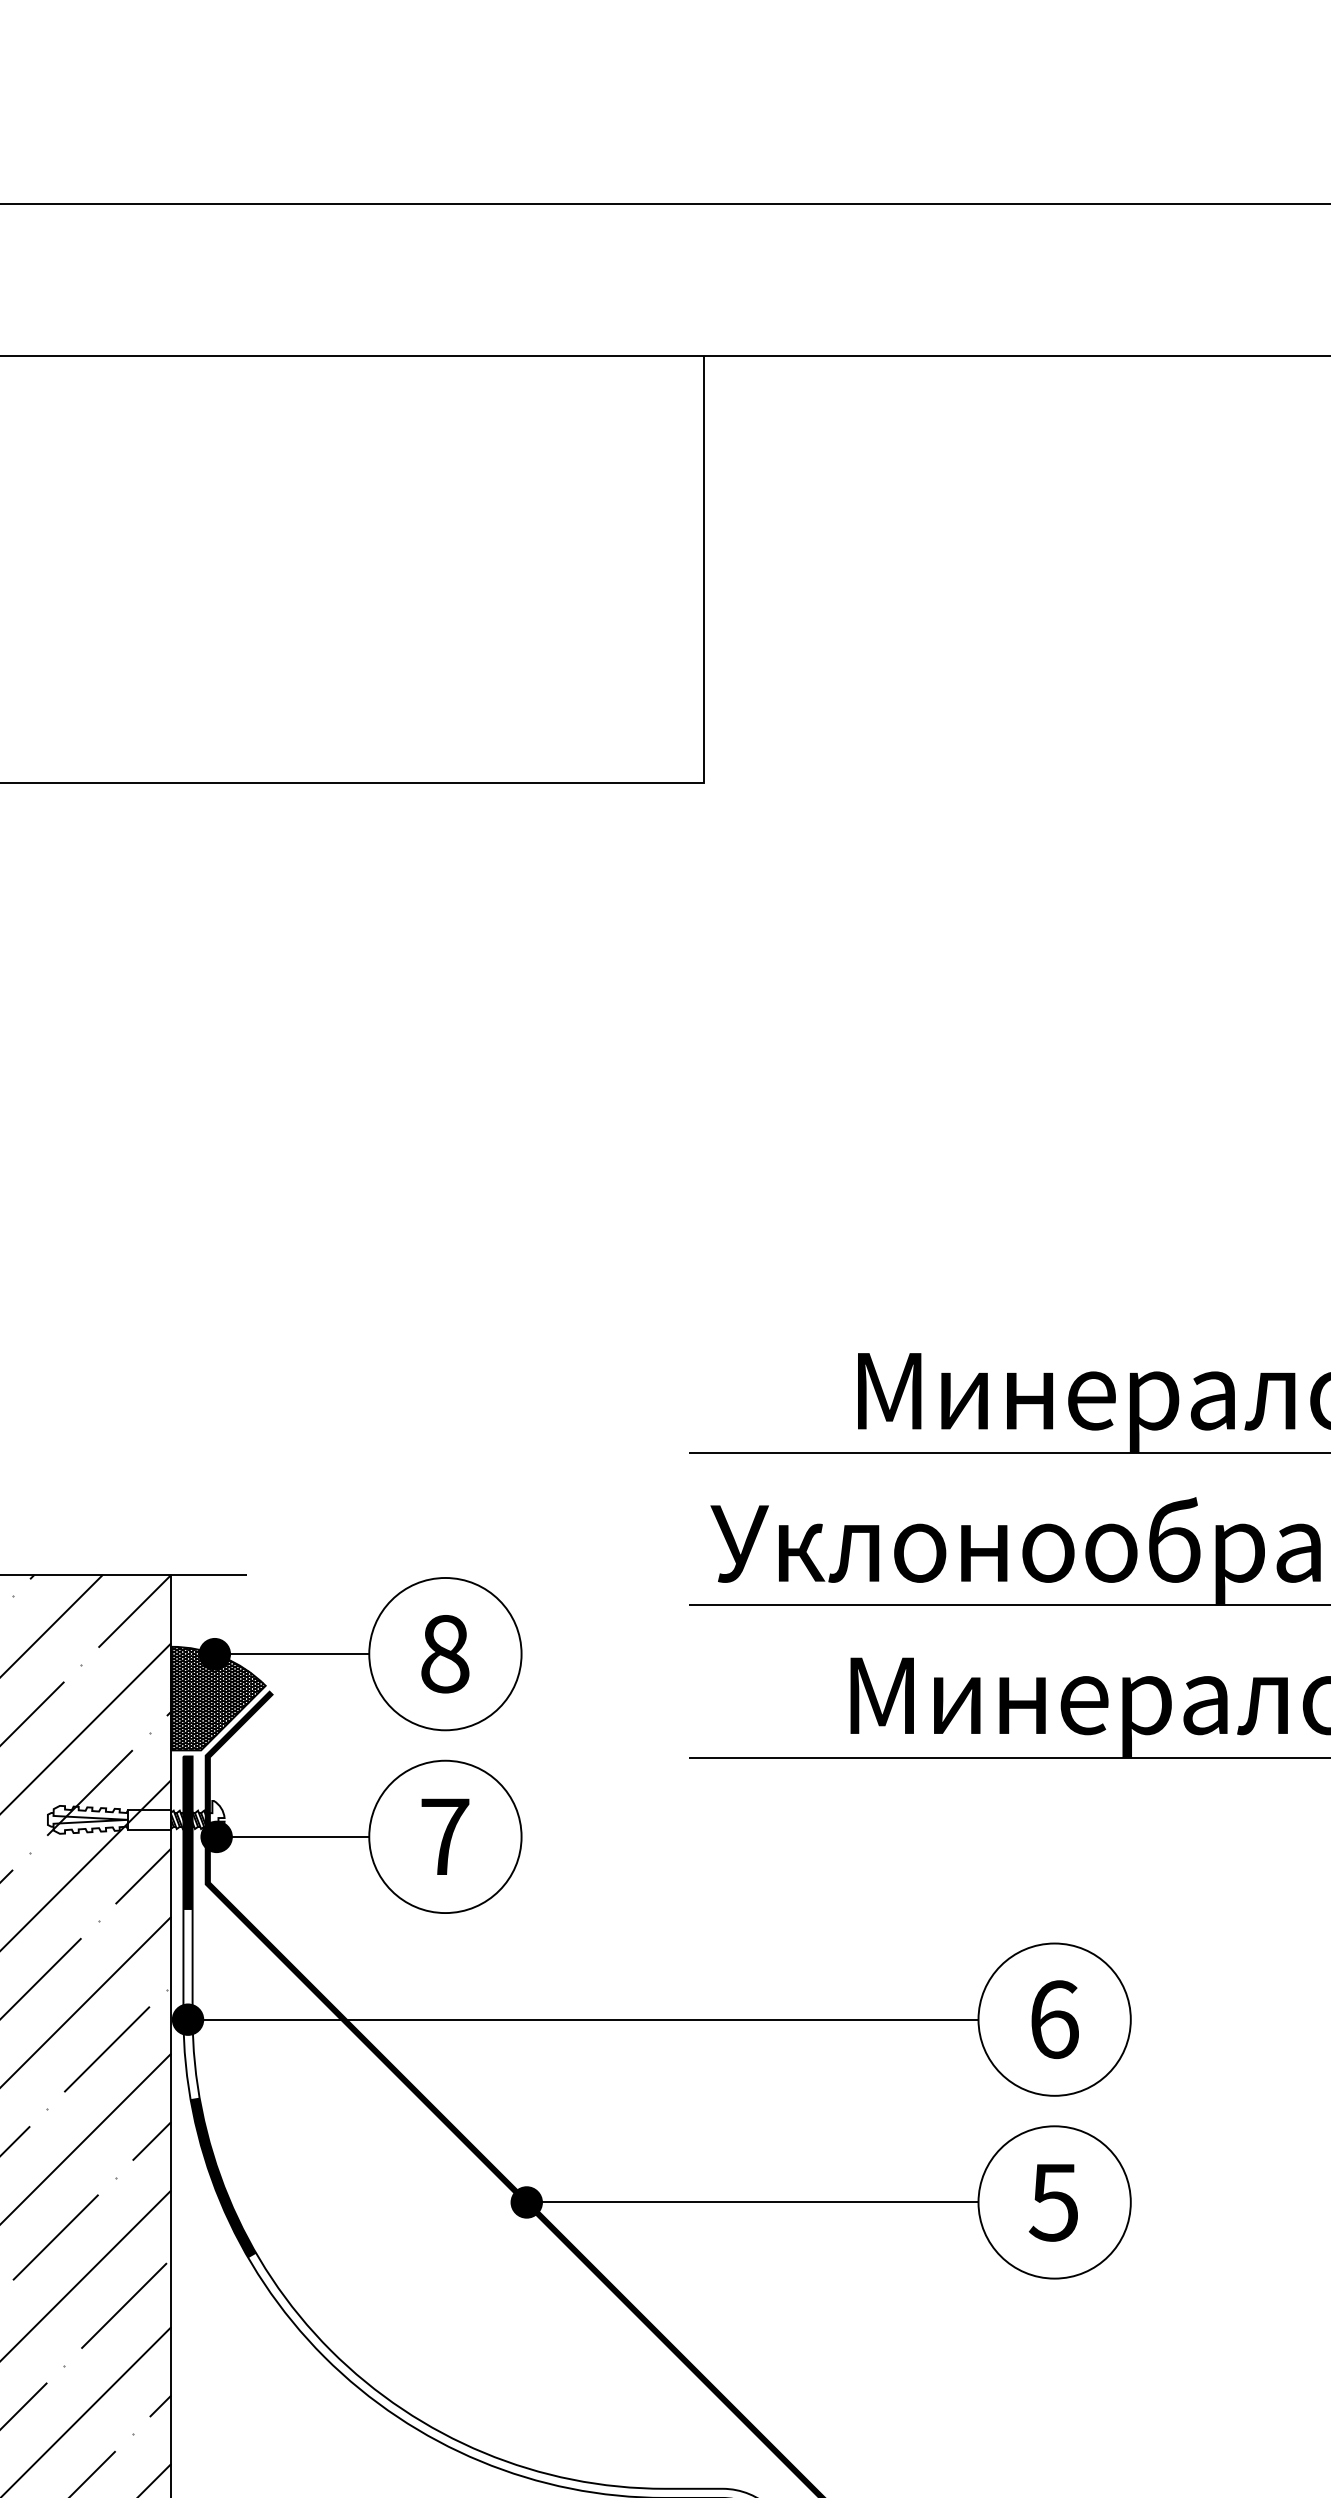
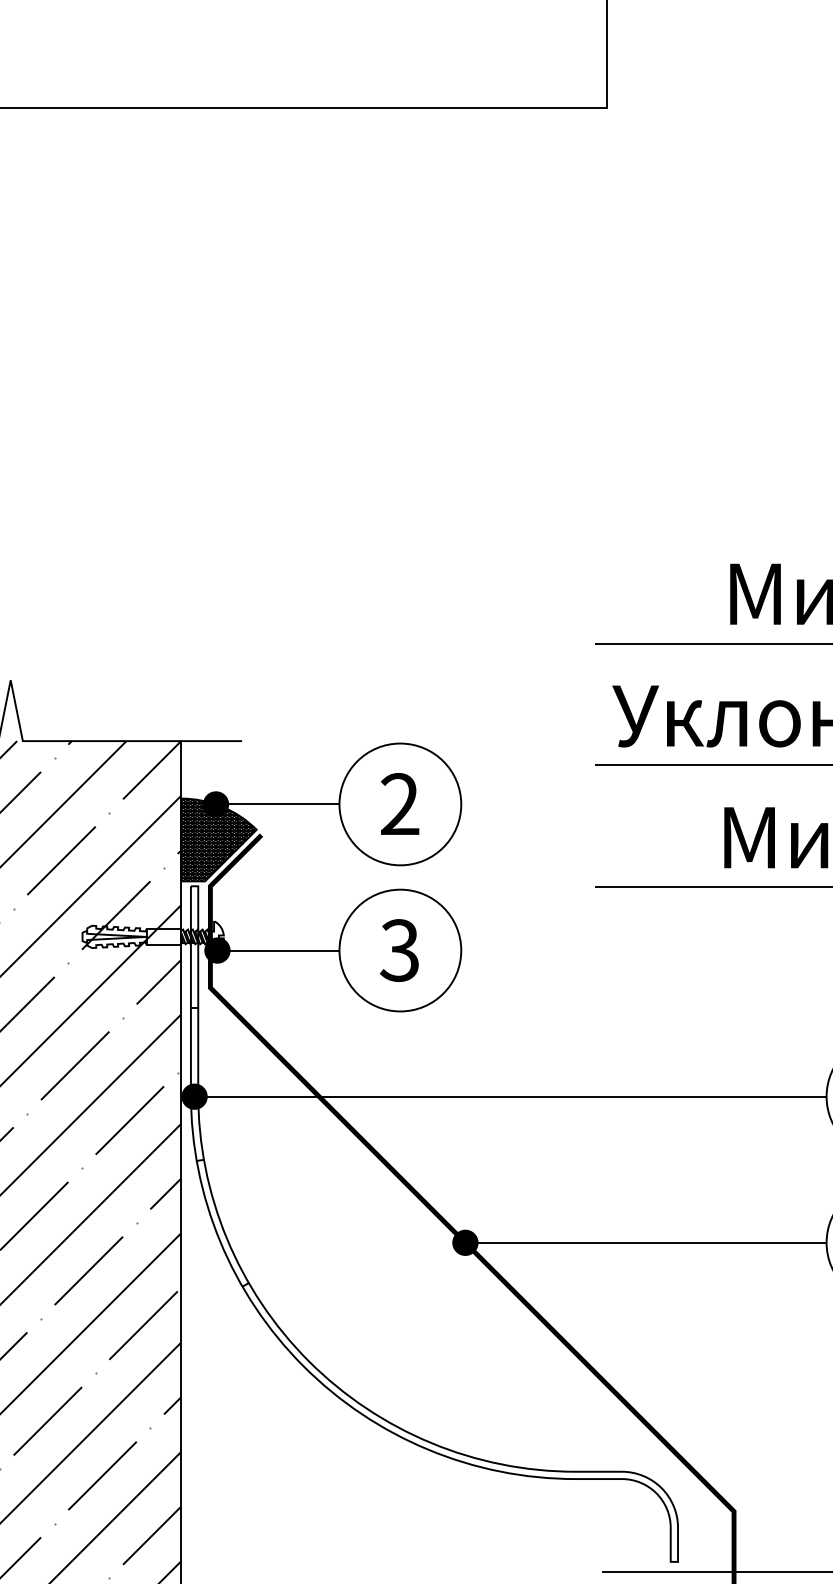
text: (445, 1653) -> (400, 803), 8 -> 2
fill: (187, 1832) -> (194, 947), removed
text: (444, 1836) -> (399, 950), 7 -> 3
fill: (222, 2177) -> (222, 1222), removed

